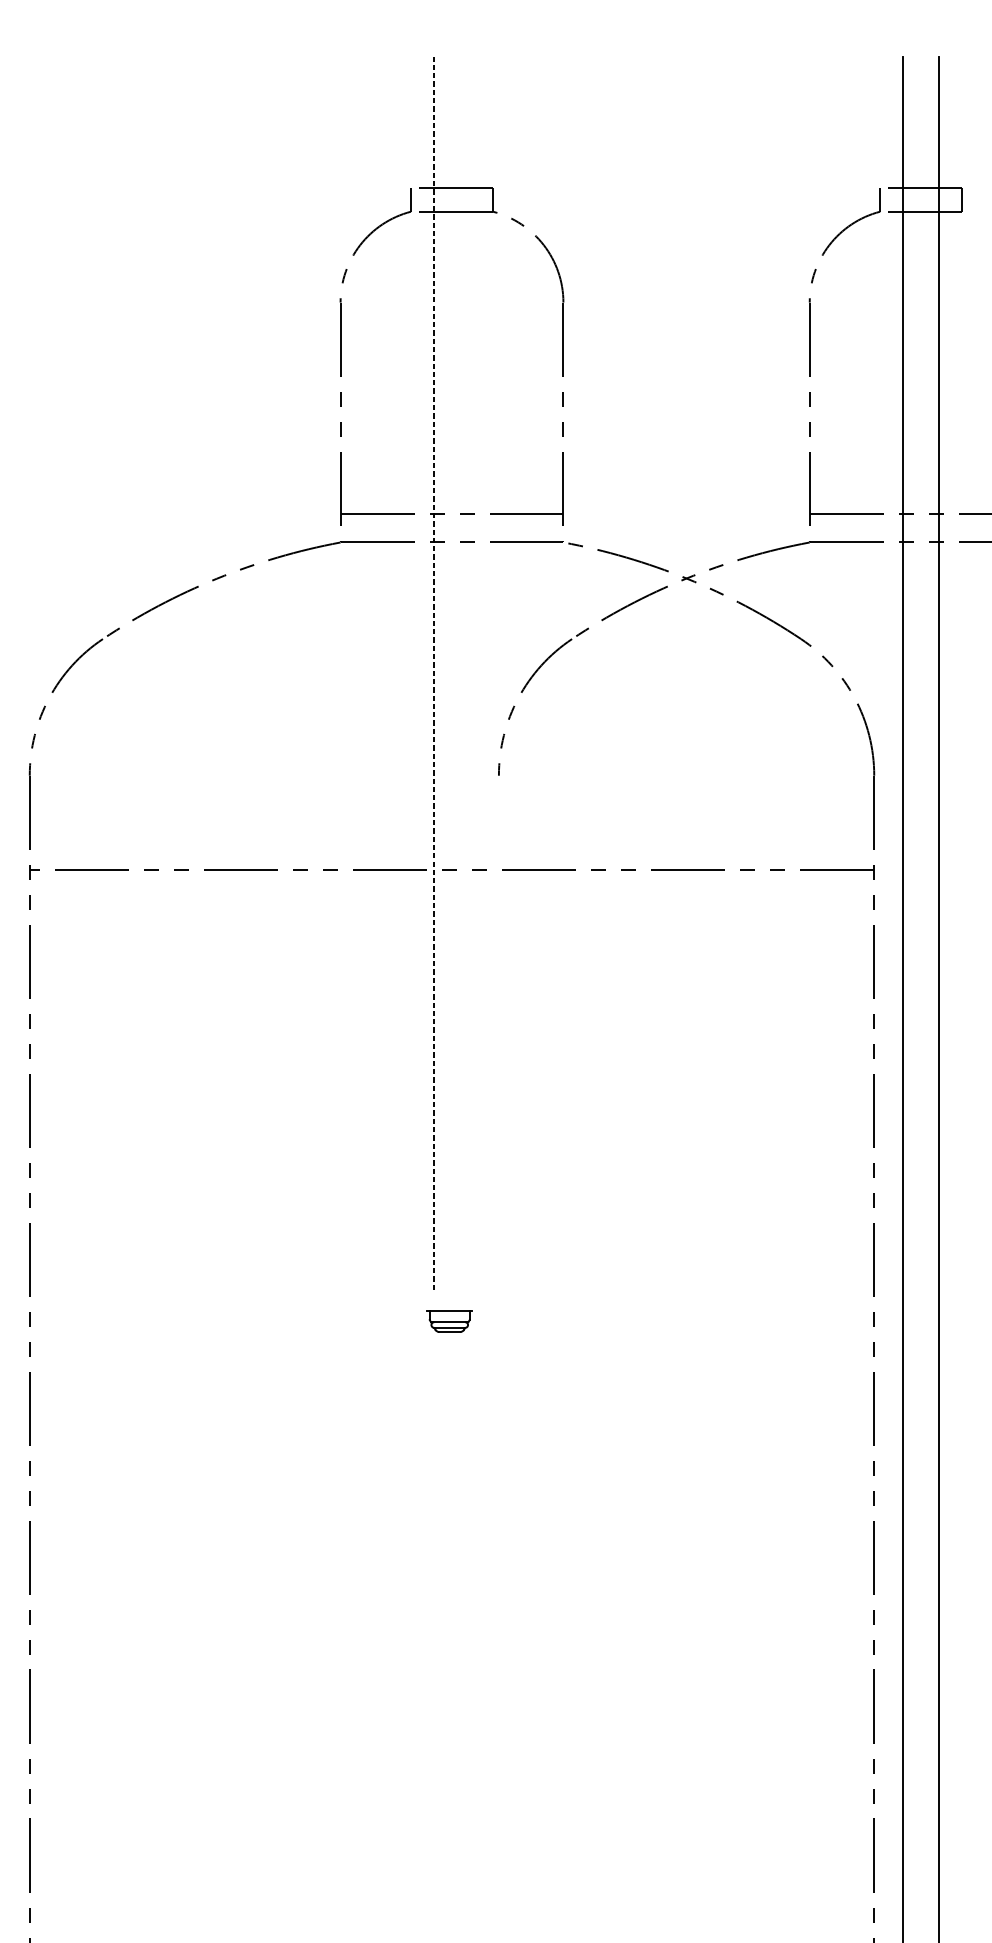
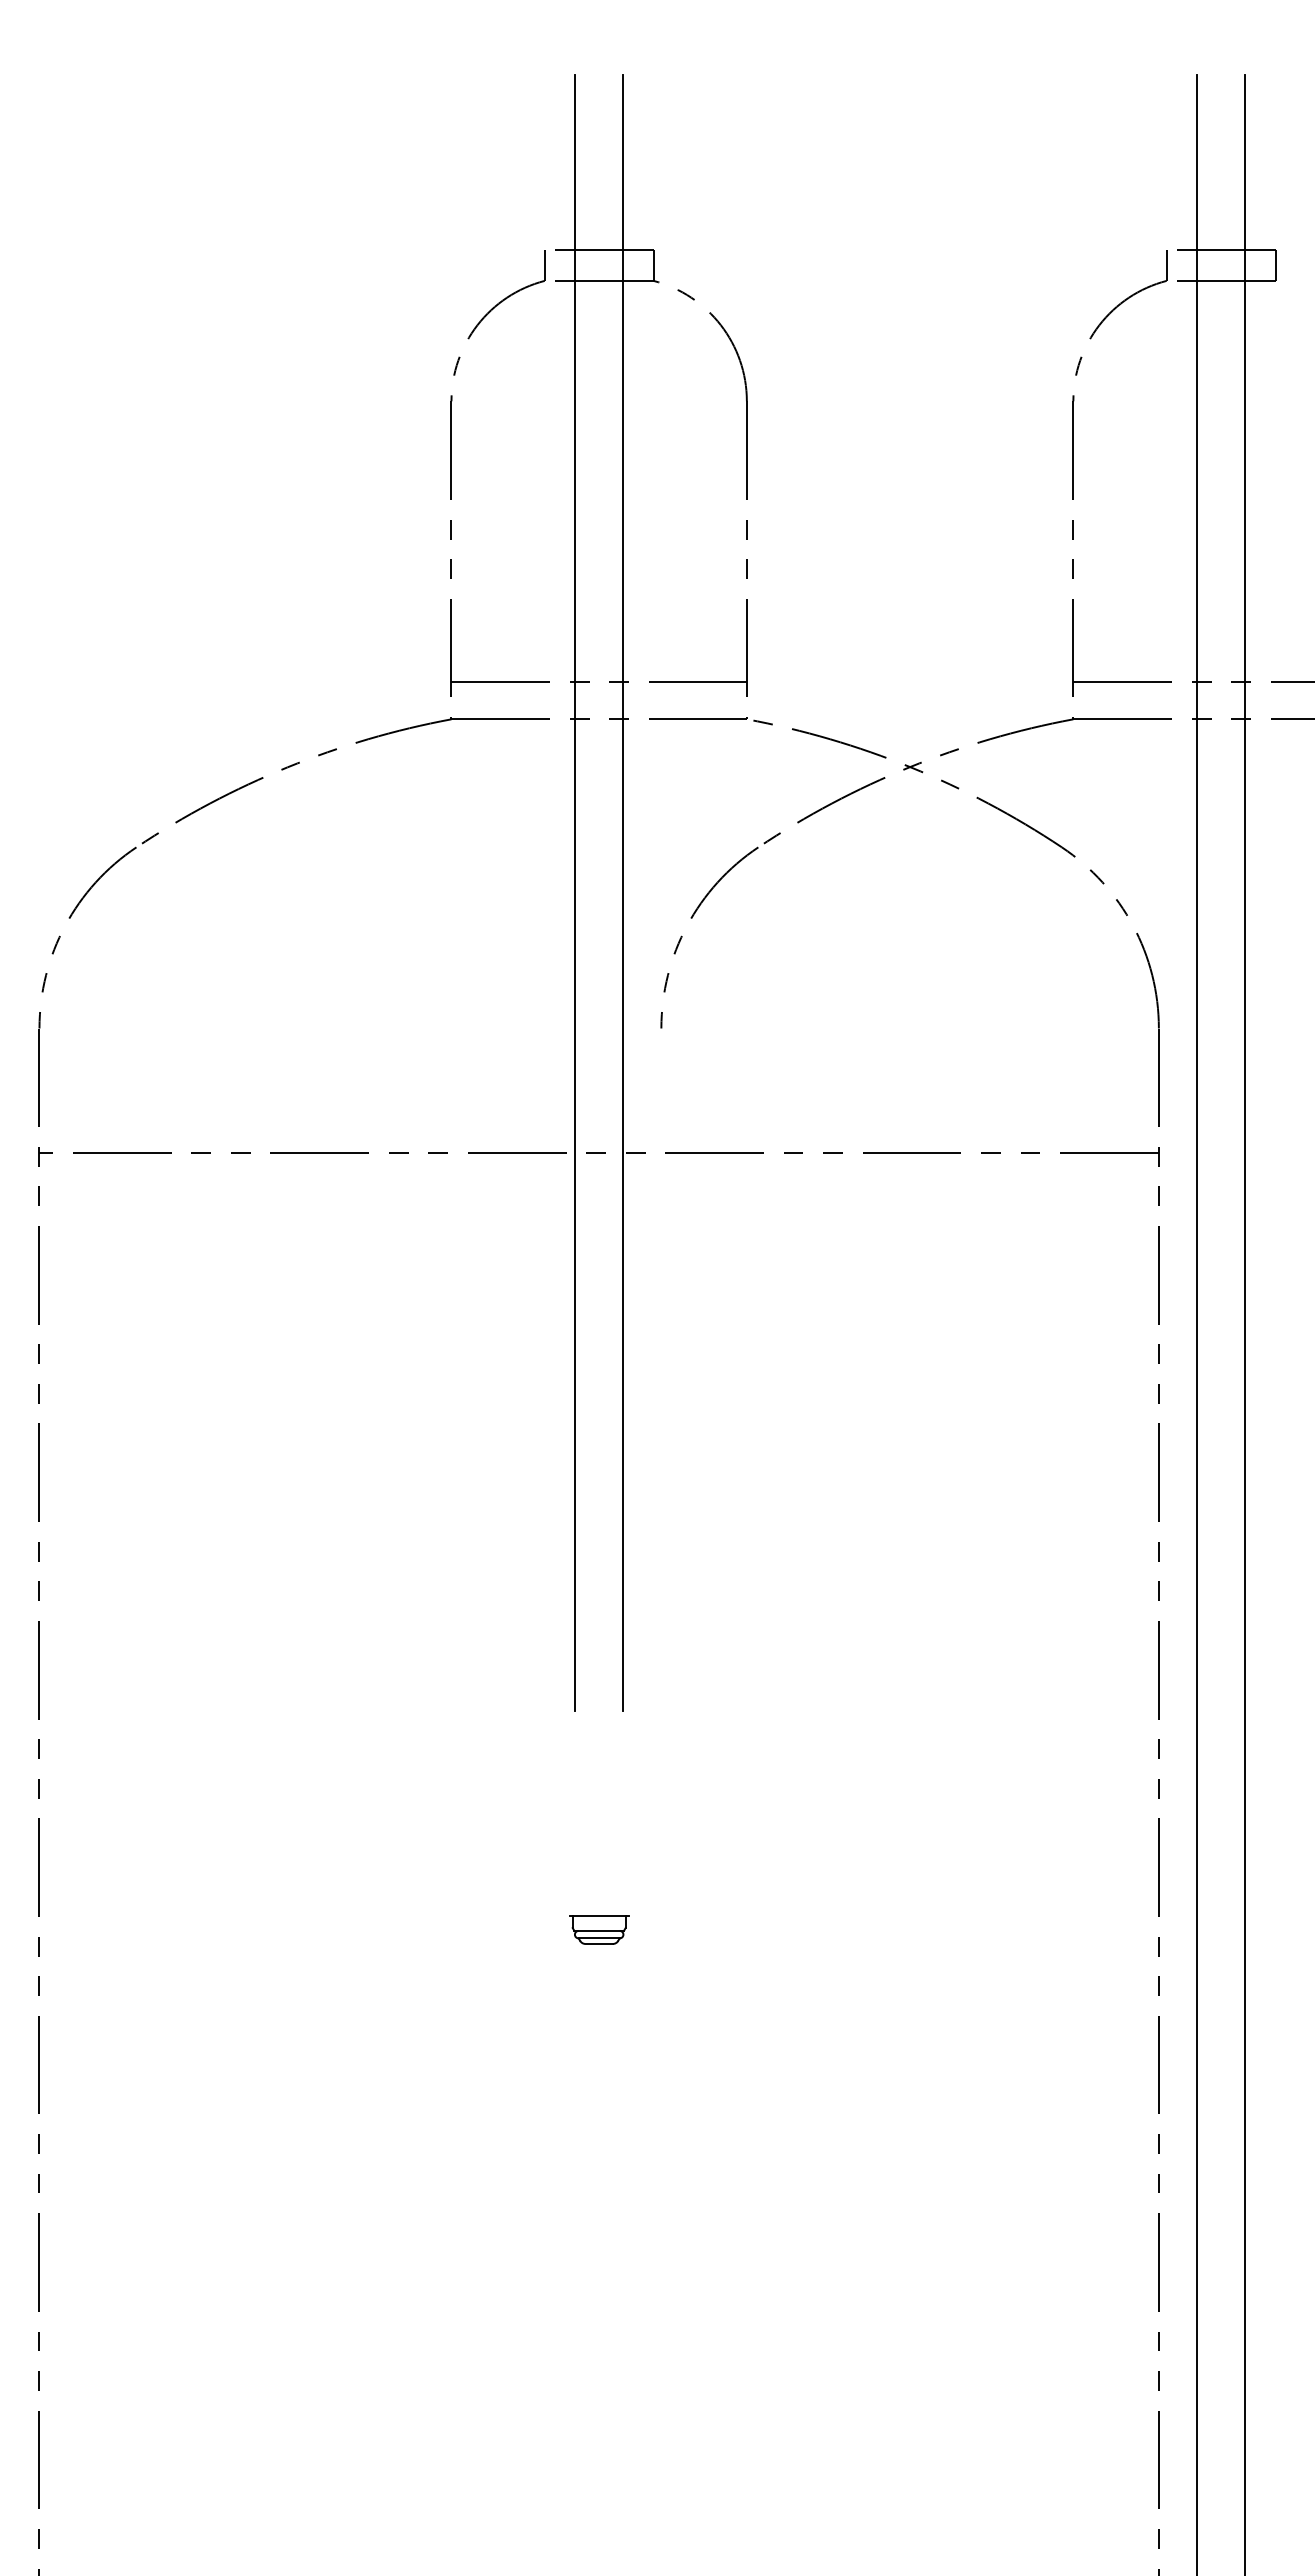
line: (434, 673) -> (575, 892), dashed -> solid
line: (470, 673) -> (623, 892), added
part: (449, 1321) -> (599, 1929), moved

